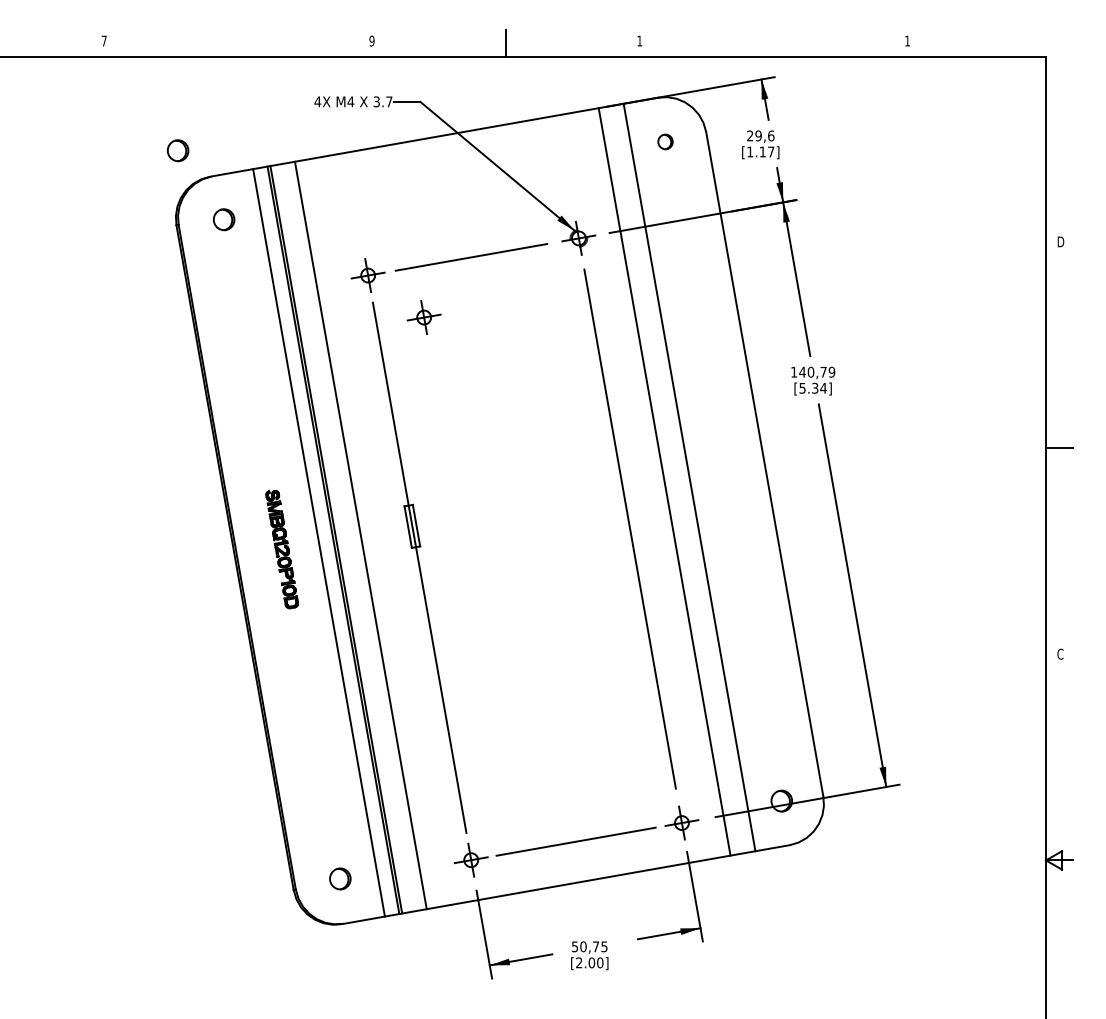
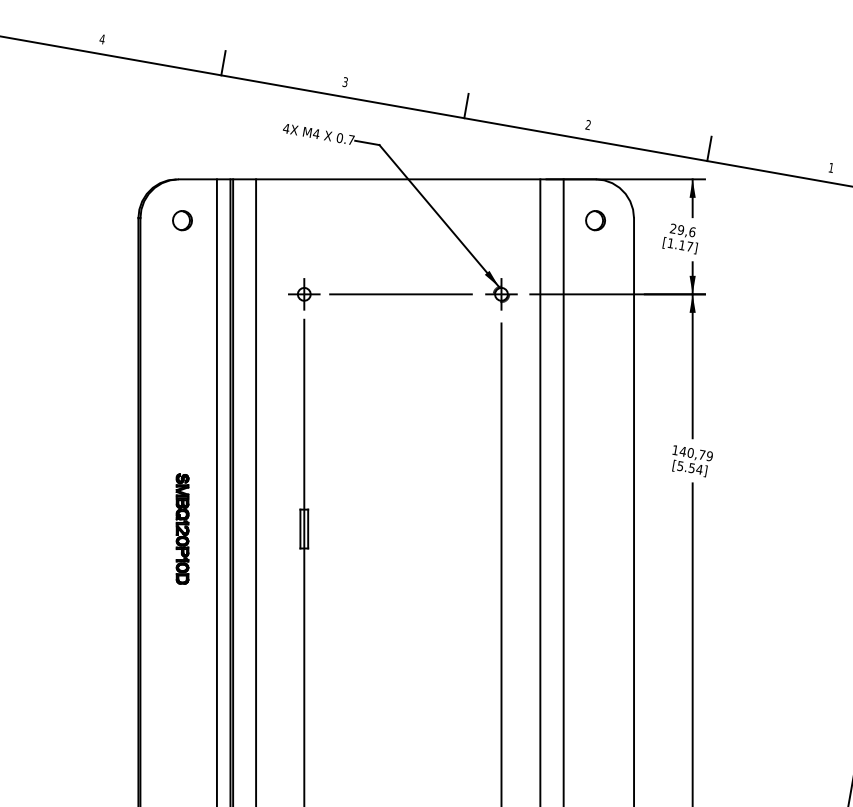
text: (103, 40) -> (101, 38), 7 -> 4
text: (371, 40) -> (344, 81), 9 -> 3
text: (639, 40) -> (588, 124), 1 -> 2
line: (238, 43) -> (223, 63), added
line: (773, 43) -> (709, 148), added
text: (376, 101) -> (339, 137), 3.7 -> 0.7
part: (665, 141) -> (595, 220), size x1.43
part: (177, 150) -> (151, 150), removed
part: (423, 317) -> (347, 341), removed
text: (815, 387) -> (692, 467), [5.34] -> [5.54]

